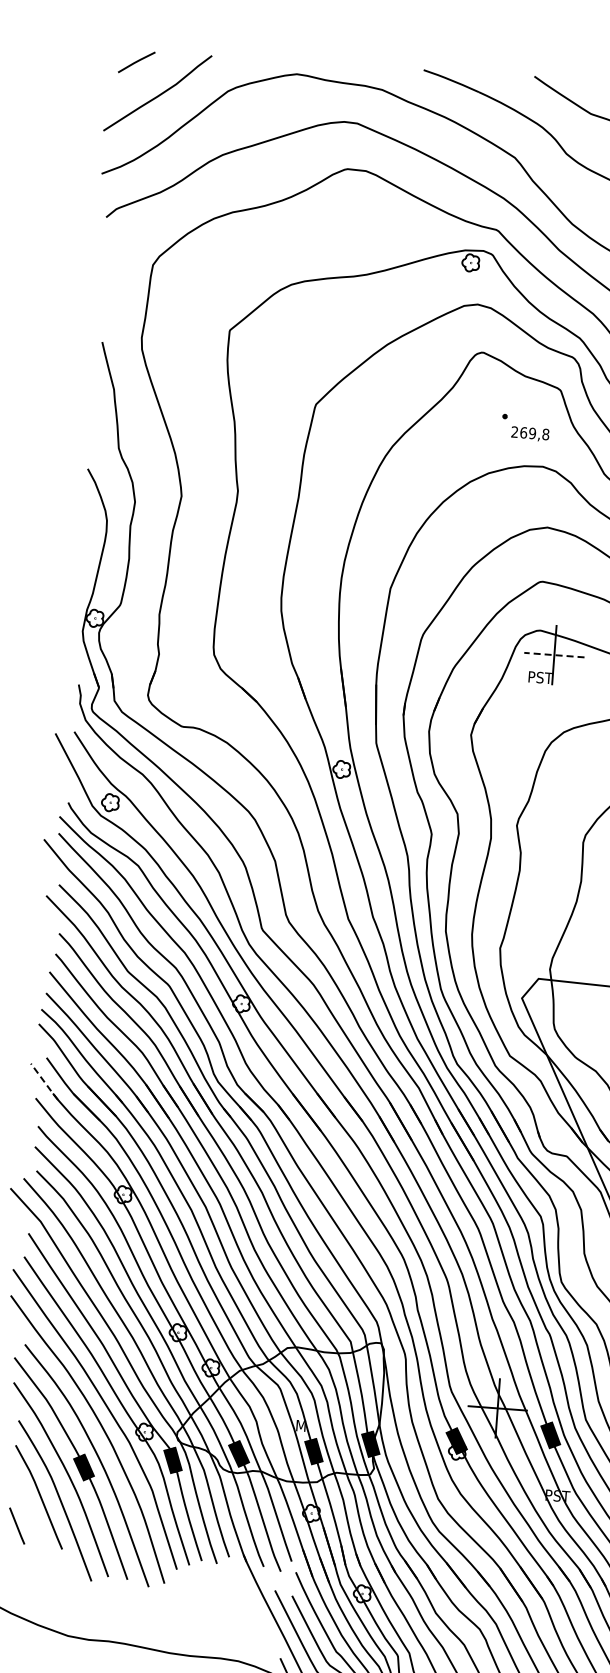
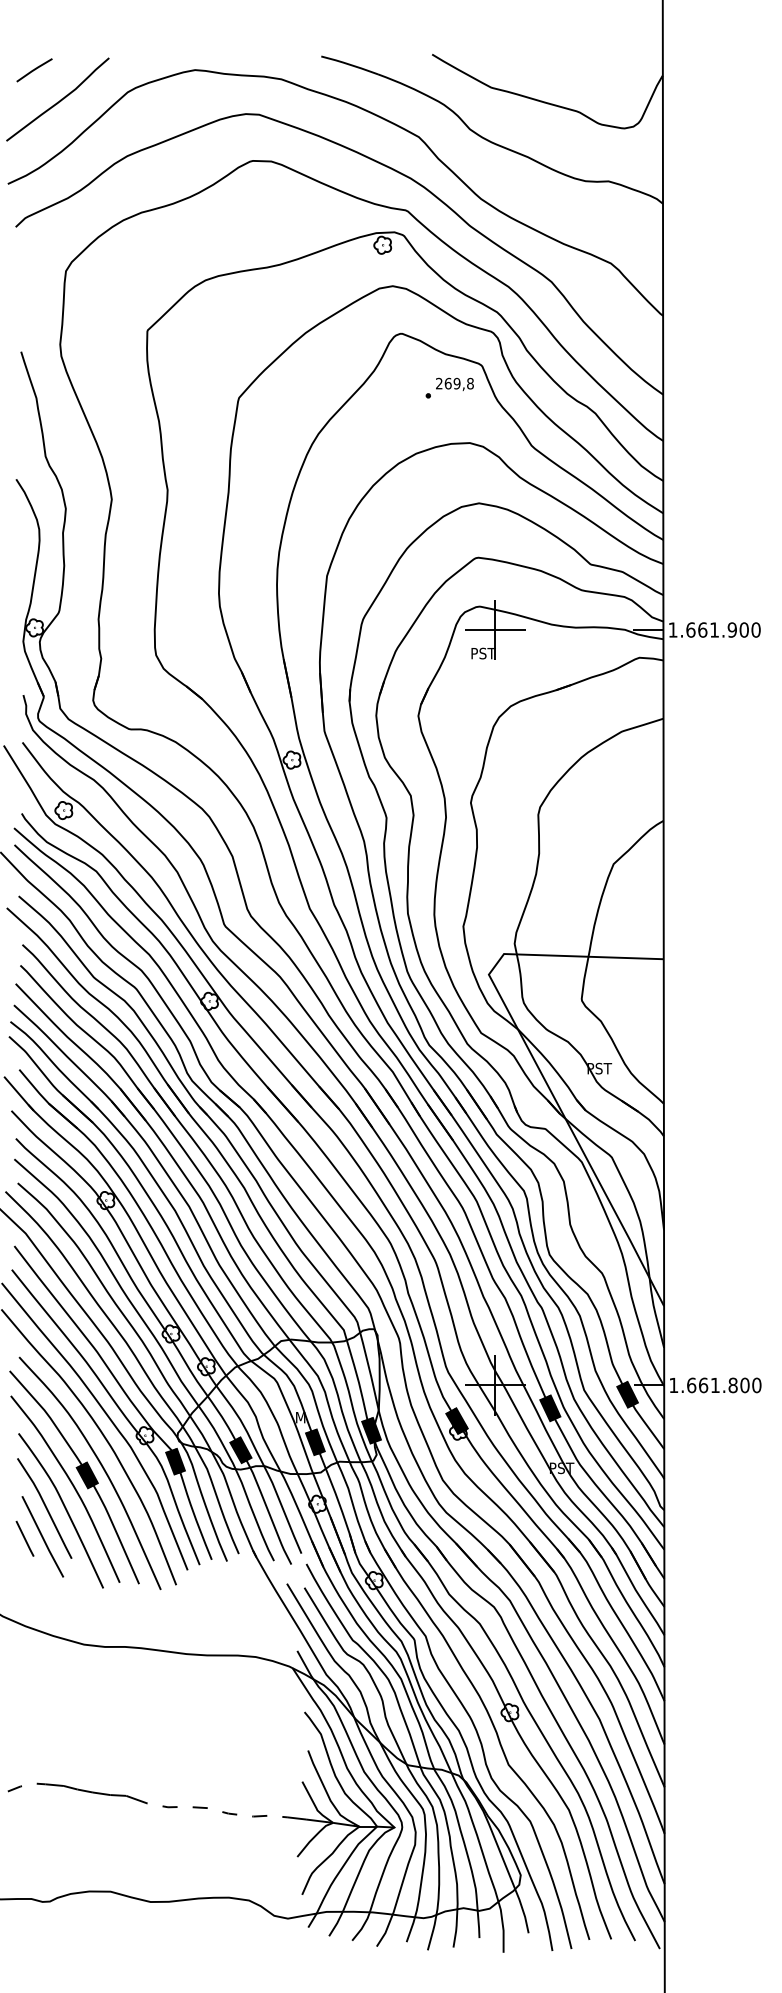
text: (529, 433) -> (454, 383), moved
line: (553, 655) -> (494, 630), dashed -> solid
line: (44, 1082) -> (19, 1094), dashed -> solid
line: (34, 1525) -> (42, 1536), added

